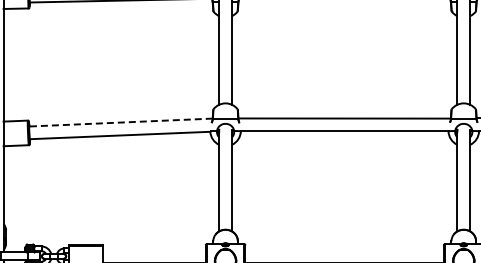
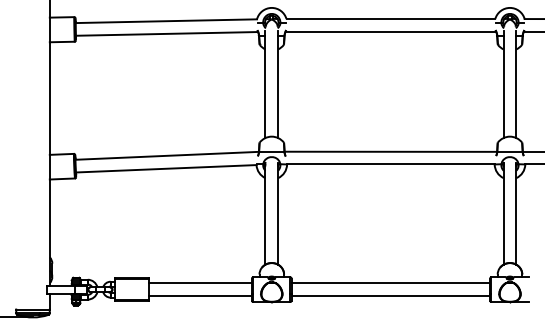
line: (121, 122) -> (167, 155), dashed -> solid
line: (154, 250) -> (200, 283), added
line: (344, 250) -> (390, 283), added

